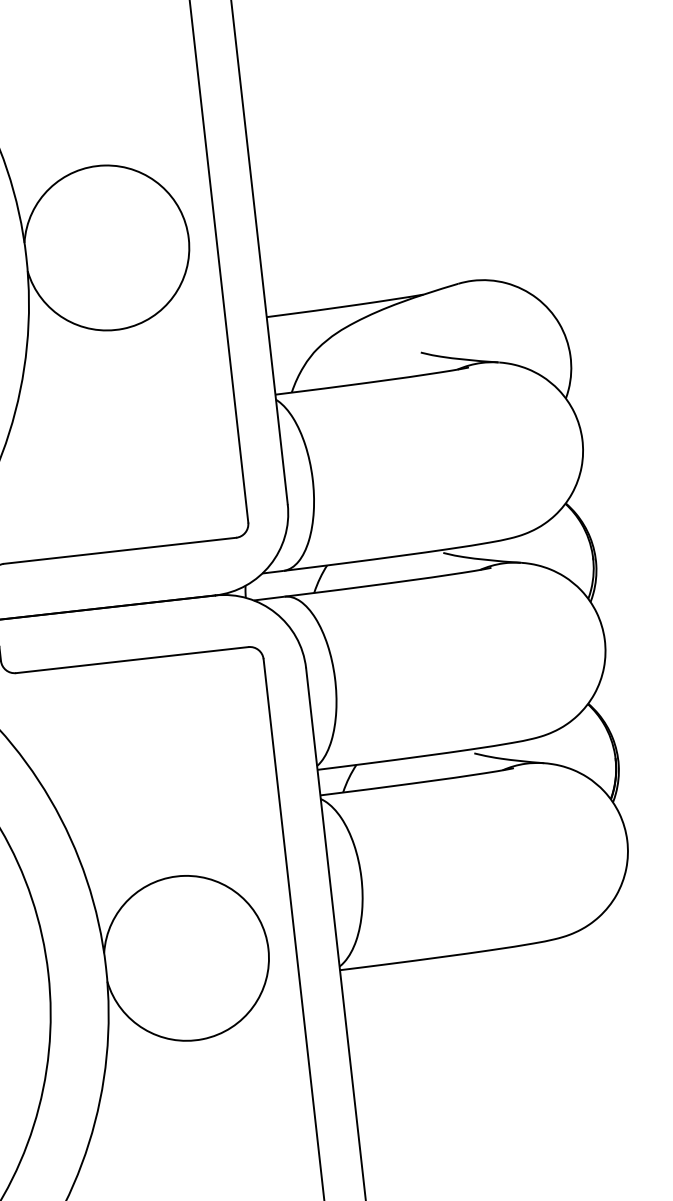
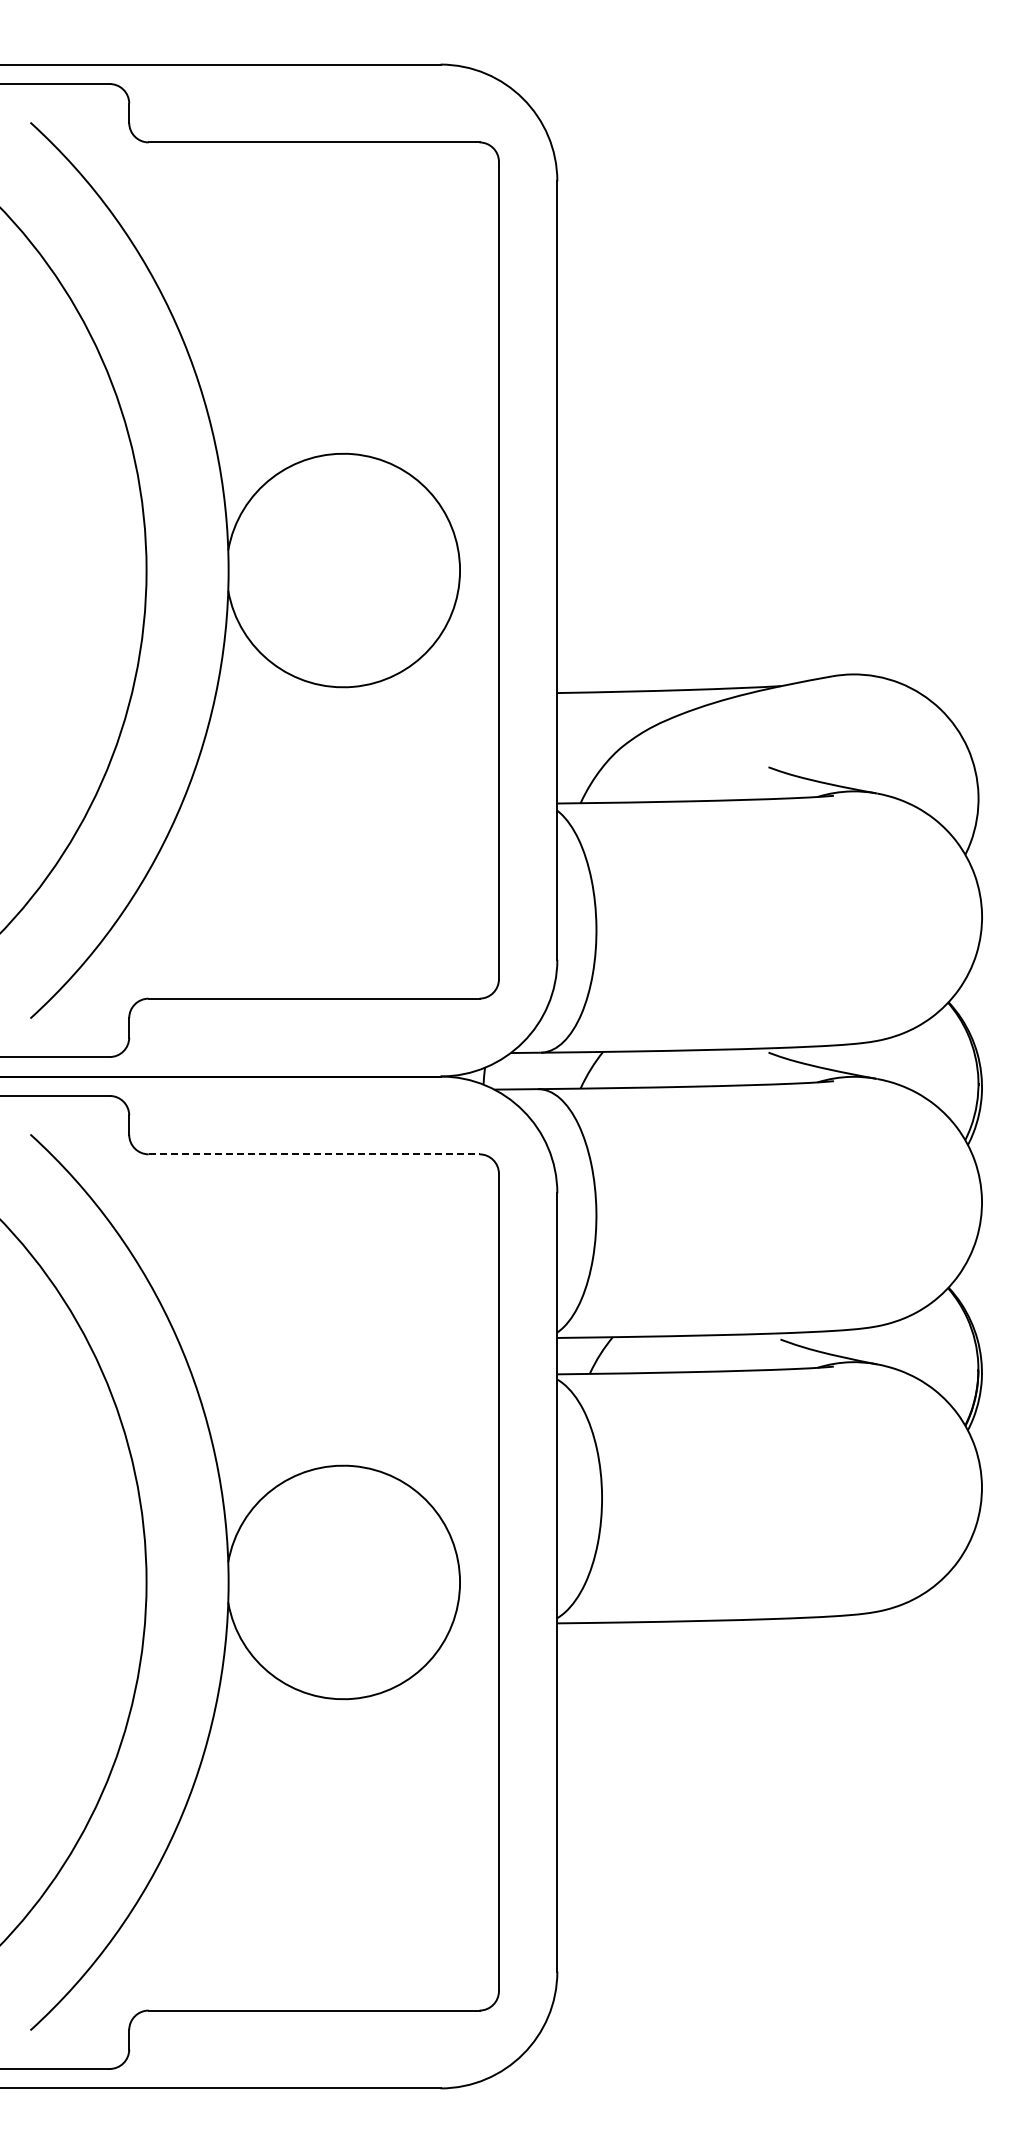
line: (132, 660) -> (314, 1154), solid -> dashed

